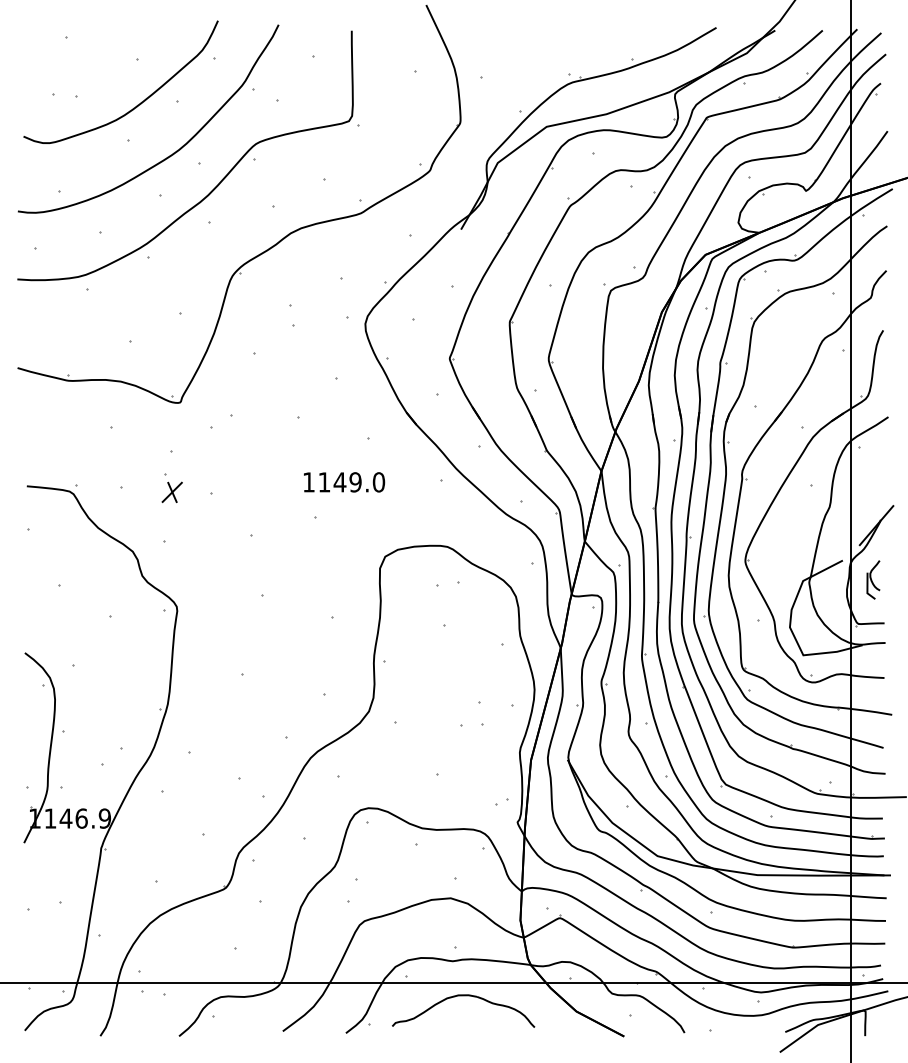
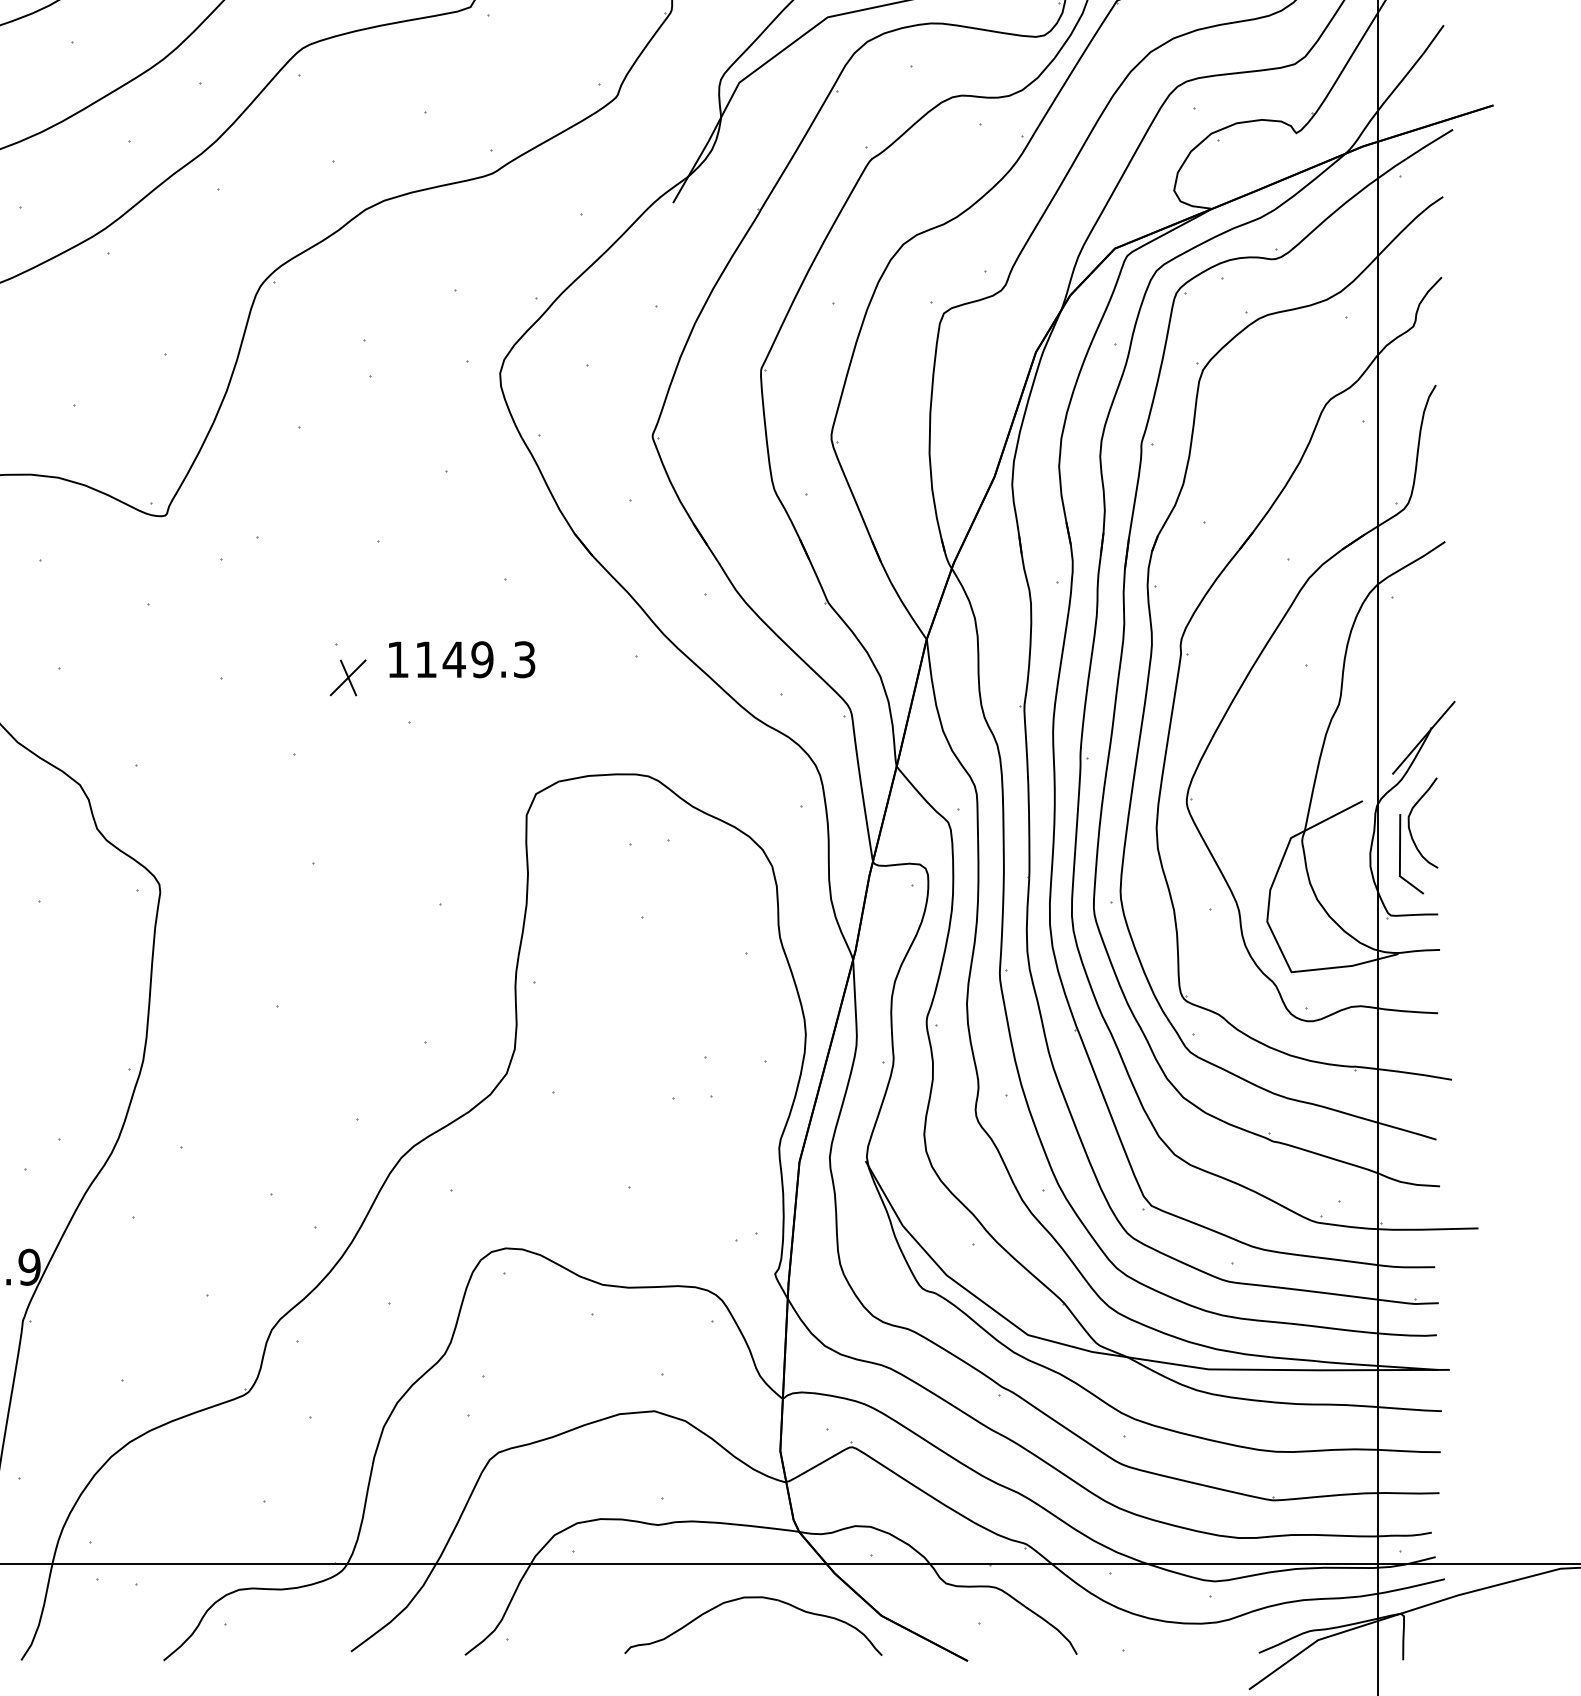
text: (378, 482) -> (523, 659), 1149.0 -> 1149.3
part: (171, 487) -> (346, 669), moved
part: (873, 579) -> (1418, 835), size x1.67
part: (463, 996) -> (753, 1599), moved

